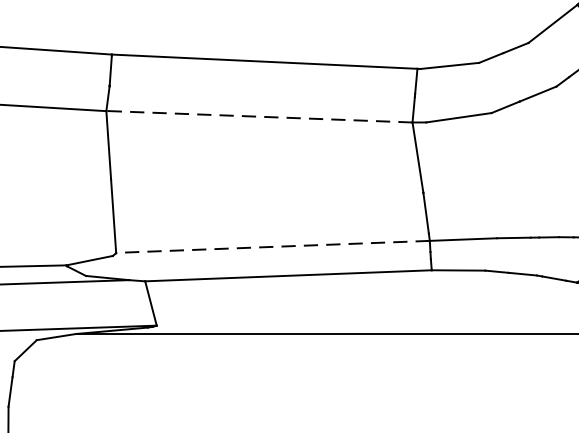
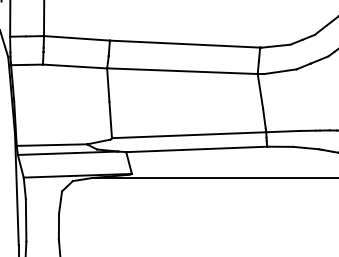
line: (257, 117) -> (181, 71), dashed -> solid
line: (271, 247) -> (188, 135), dashed -> solid

